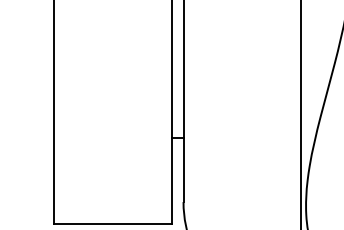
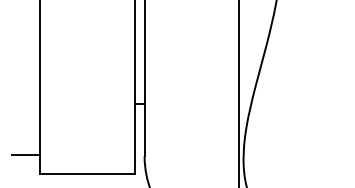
line: (36, 199) -> (25, 154), added

